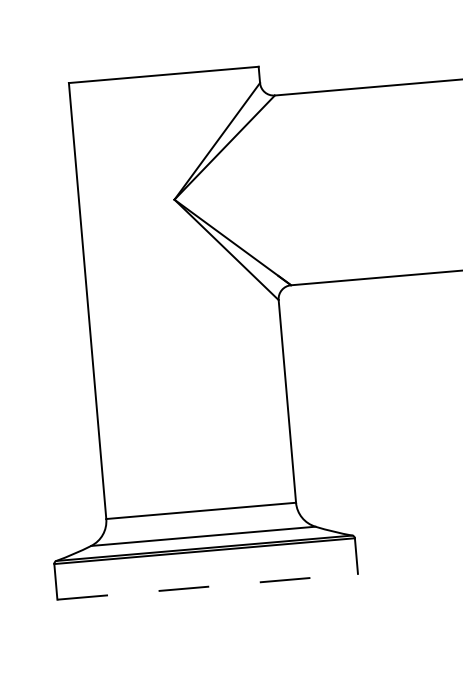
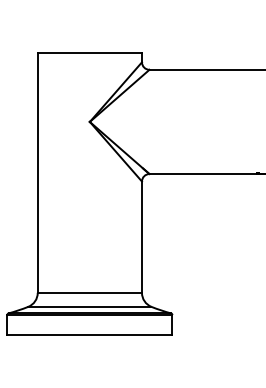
line: (206, 586) -> (89, 334), dashed -> solid

